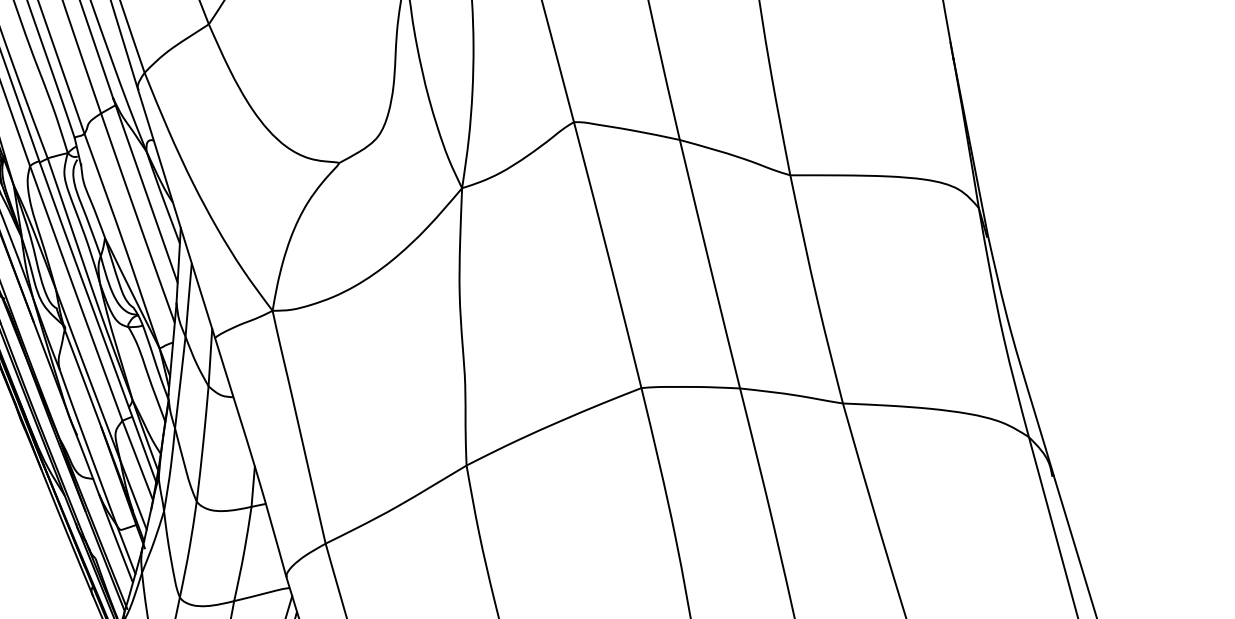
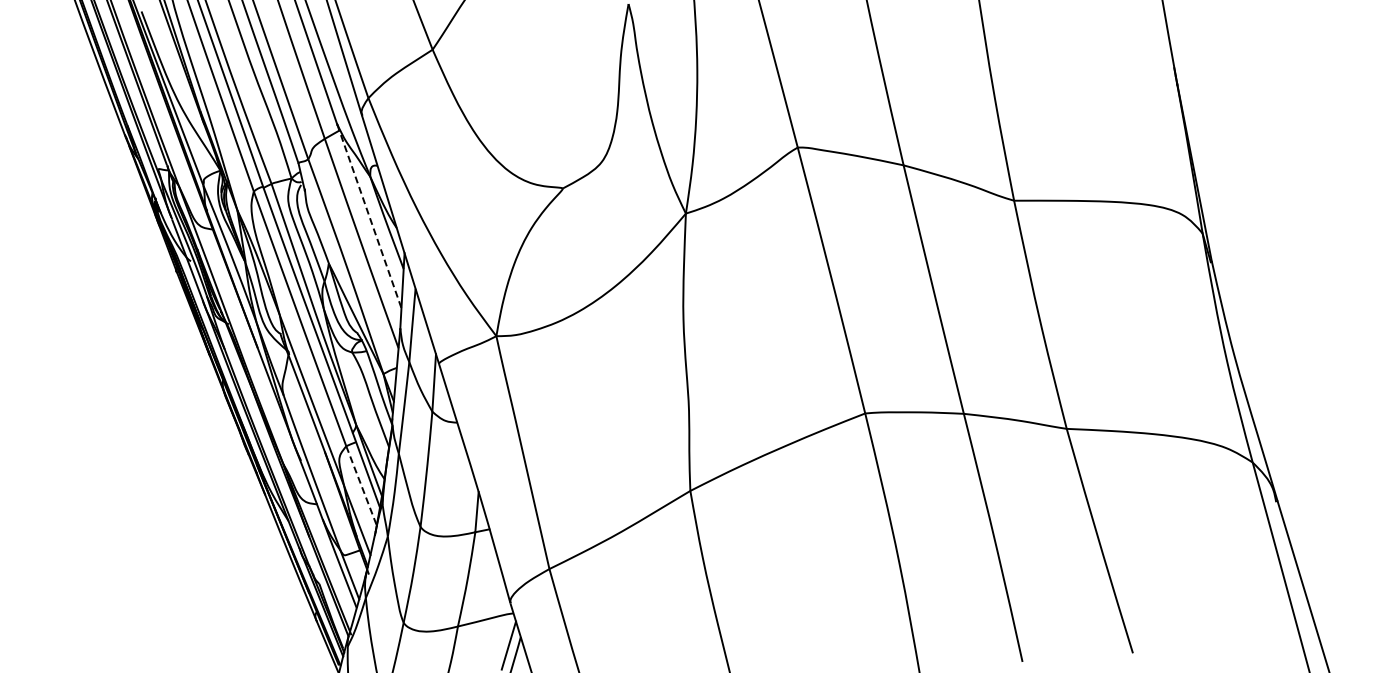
line: (145, 191) -> (369, 216), solid -> dashed
line: (137, 461) -> (361, 486), solid -> dashed

